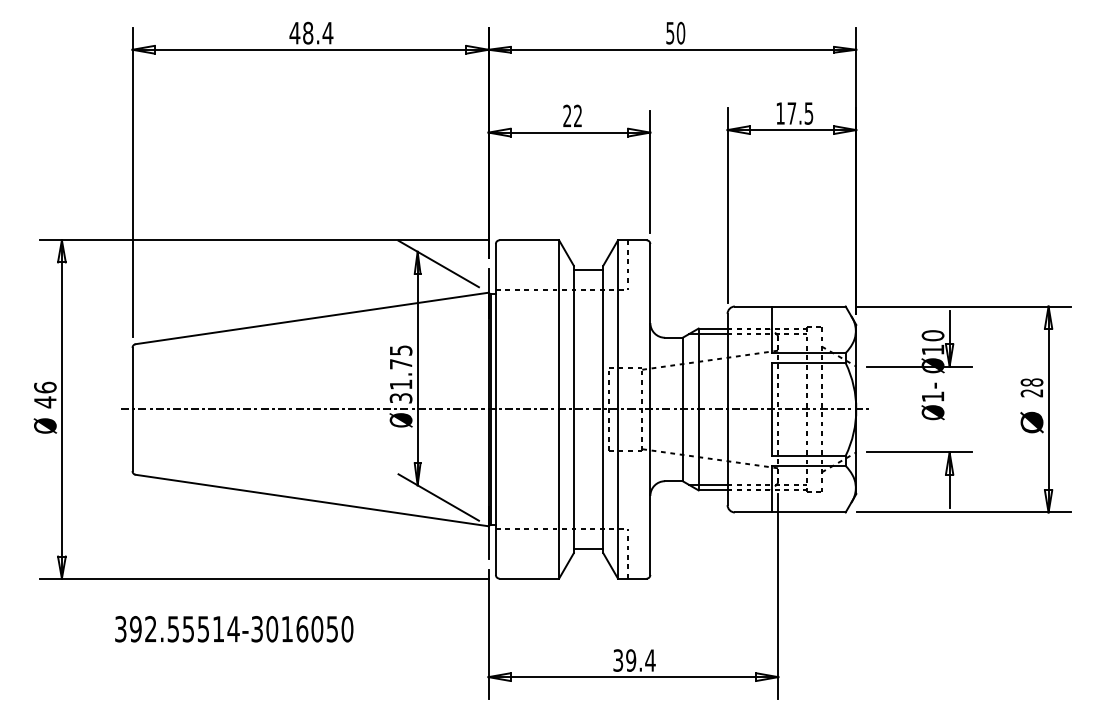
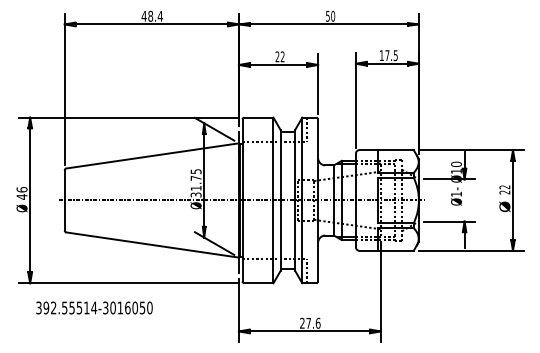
text: (1031, 382) -> (504, 187), 28 -> 22
text: (234, 628) -> (94, 307), moved
text: (634, 658) -> (310, 322), 39.4 -> 27.6

